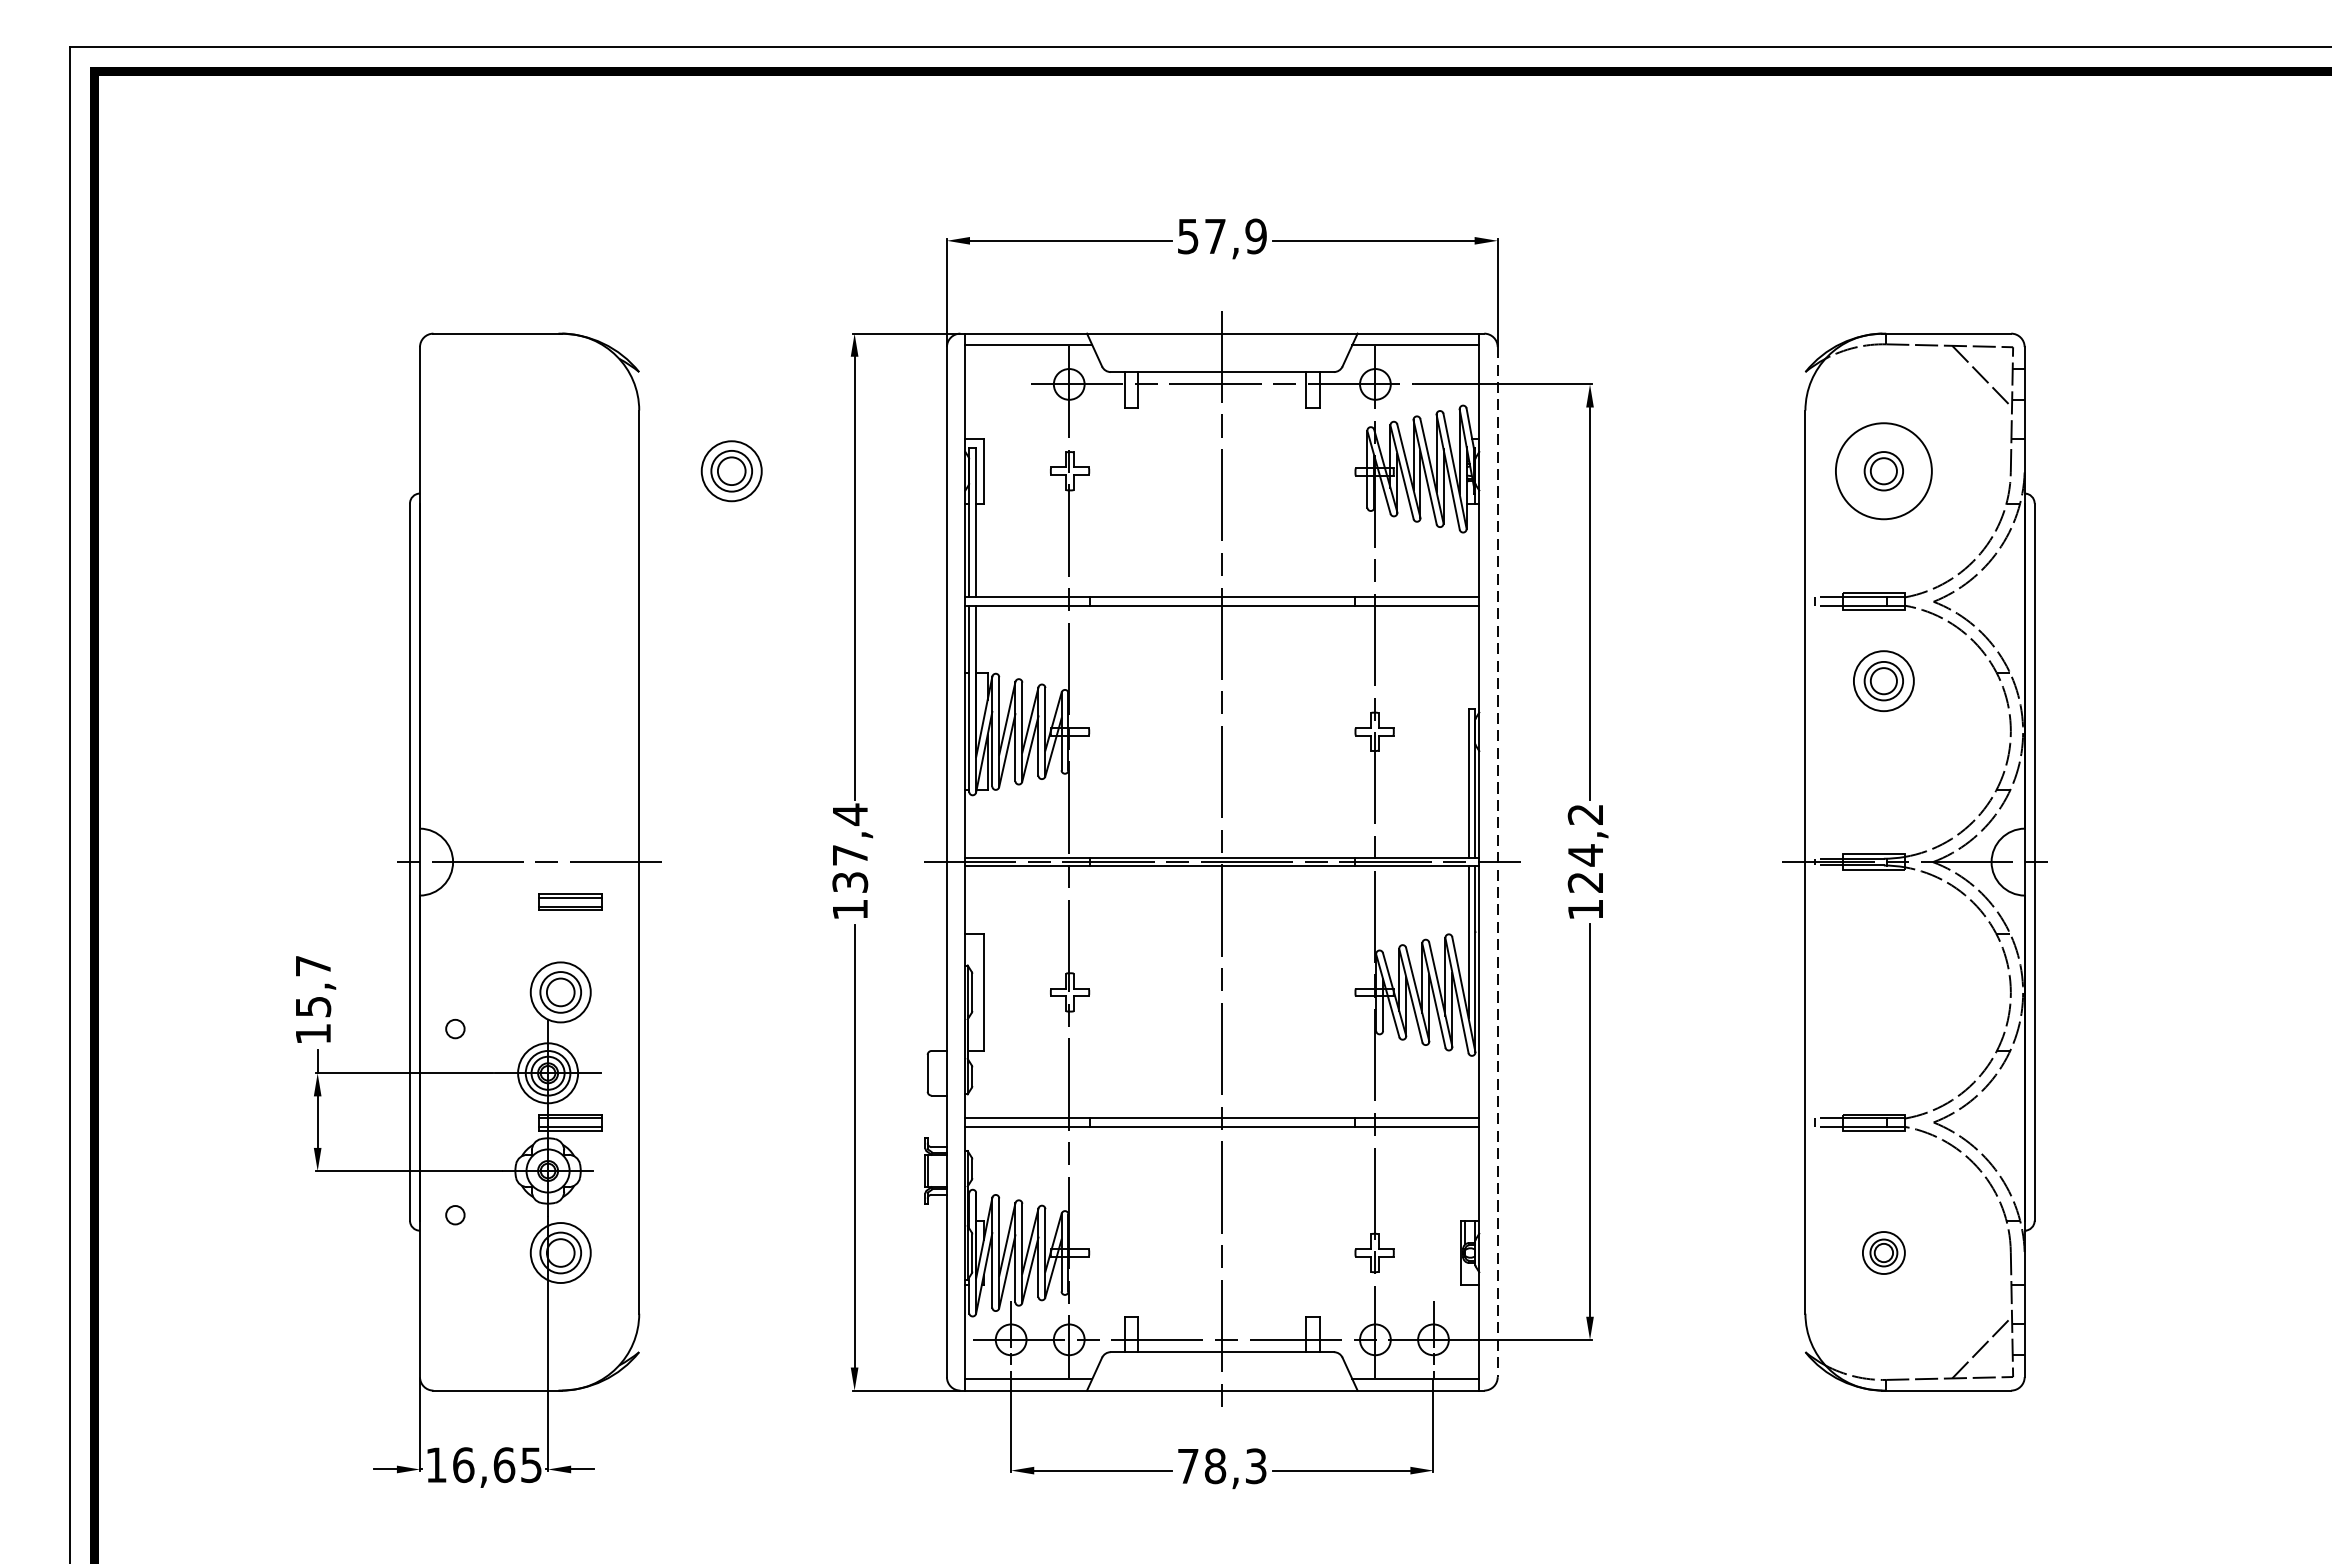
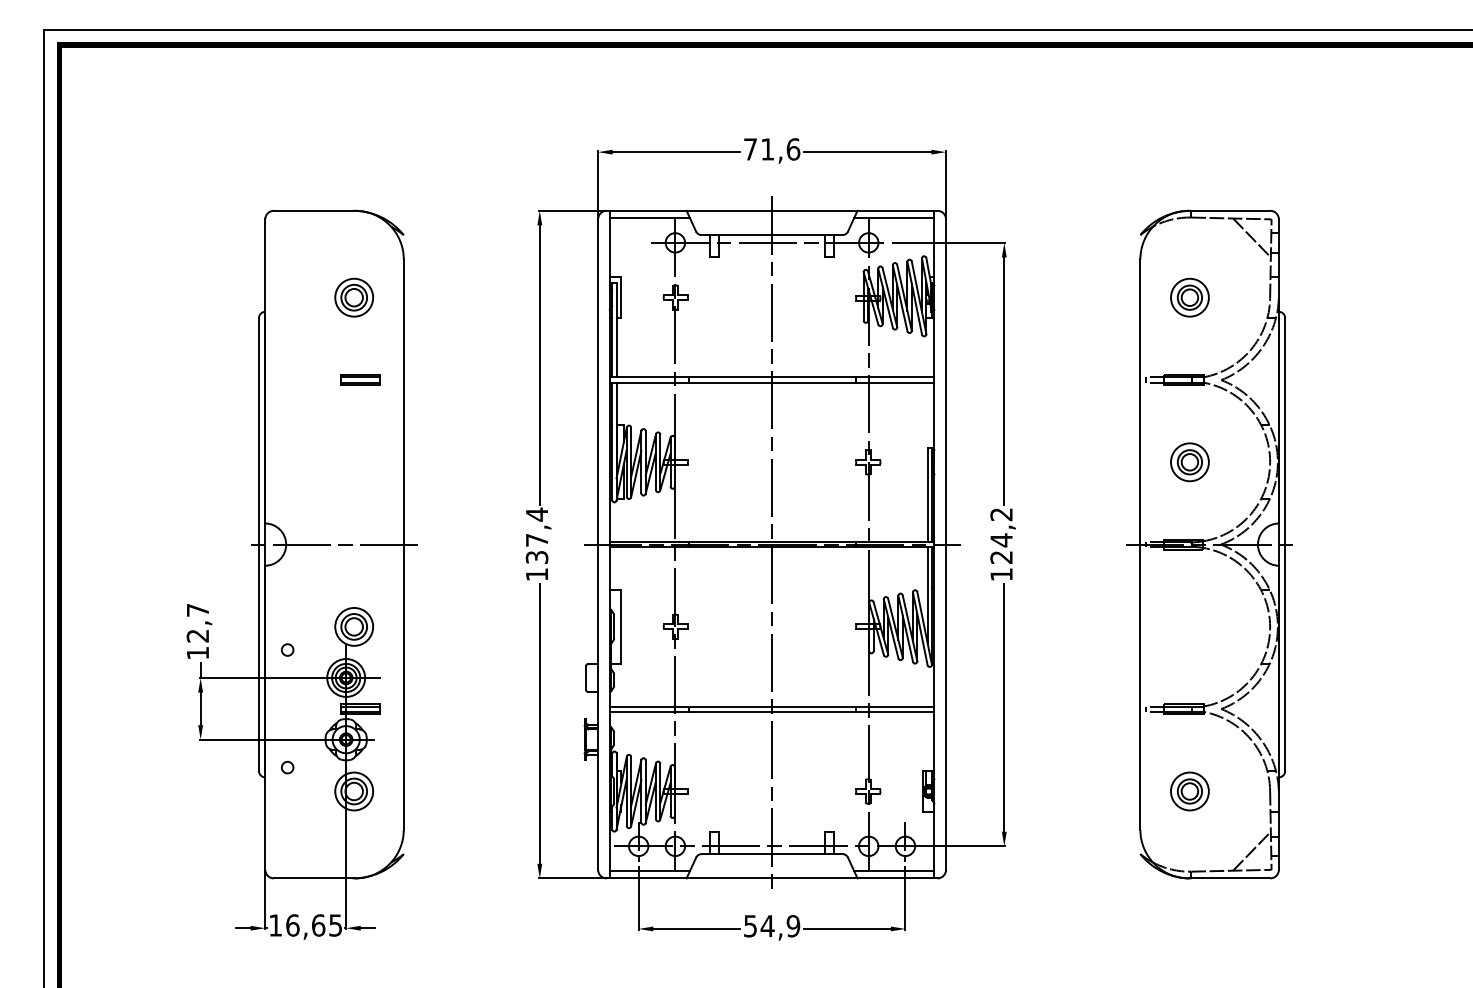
text: (1222, 236) -> (772, 149), 57,9 -> 71,6
part: (730, 470) -> (353, 297), moved
circle: (1883, 470) -> (1189, 297), size x0.62
part: (1883, 681) -> (1189, 462), moved
line: (1498, 863) -> (946, 545), dashed -> solid
part: (570, 901) -> (360, 379), moved
text: (312, 1006) -> (197, 635), 15,7 -> 12,7
part: (1883, 1253) -> (1189, 791), size x1.43
text: (1222, 1466) -> (772, 926), 78,3 -> 54,9

